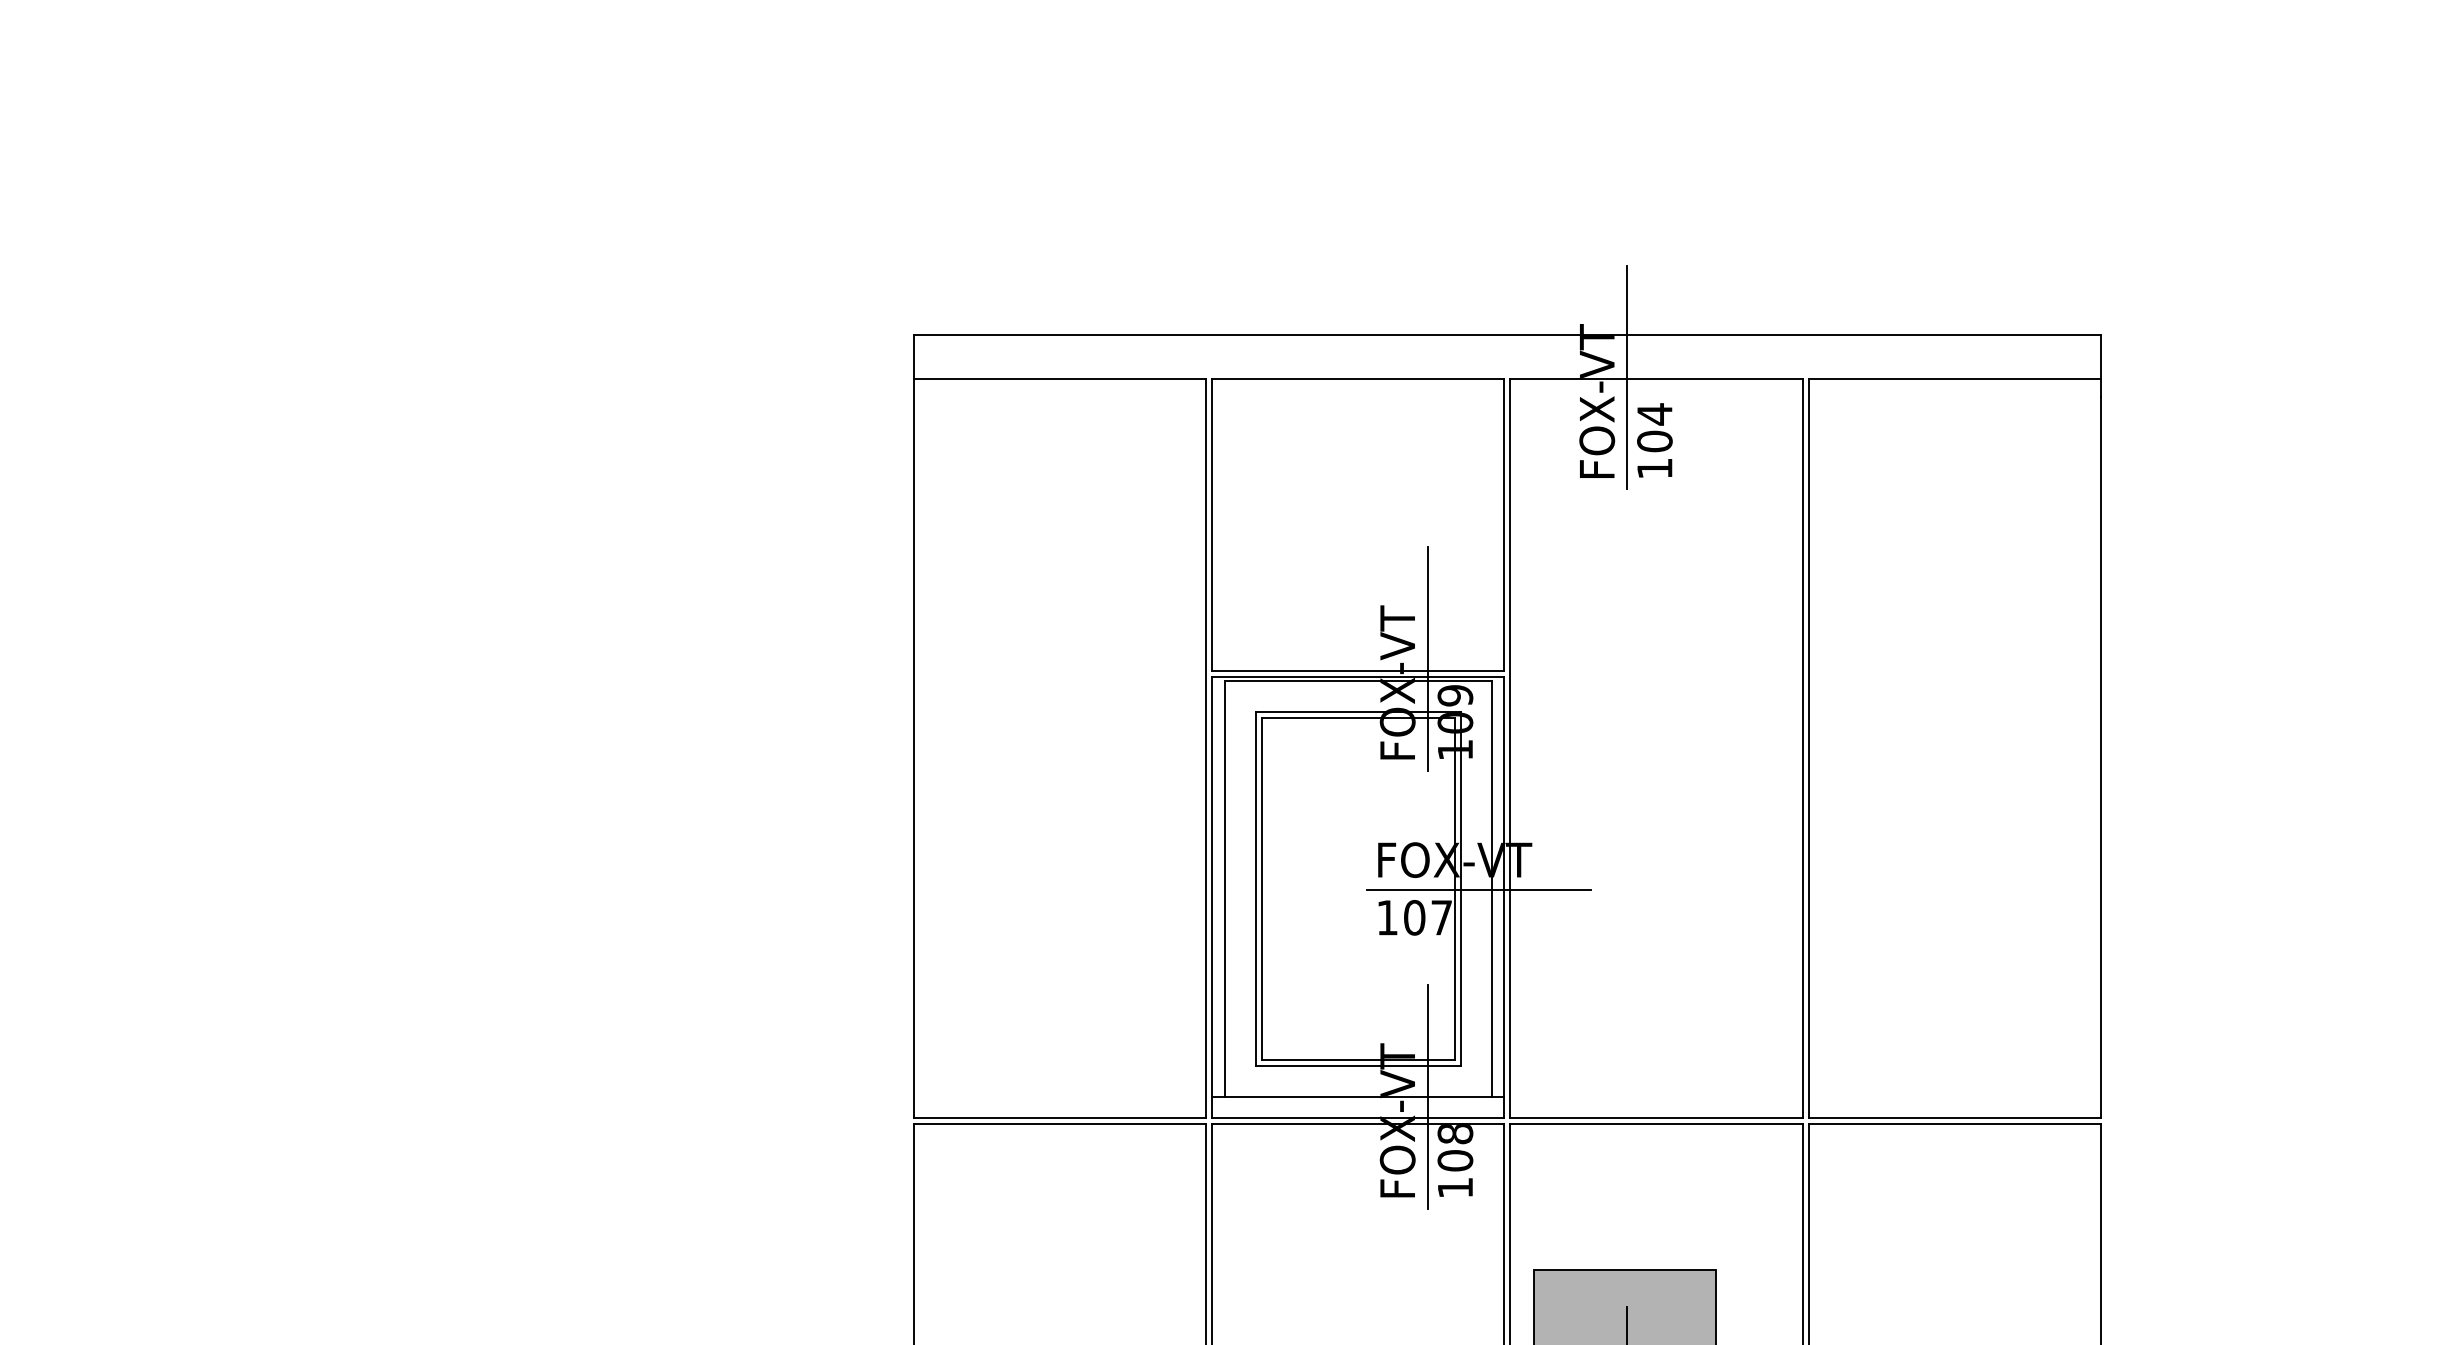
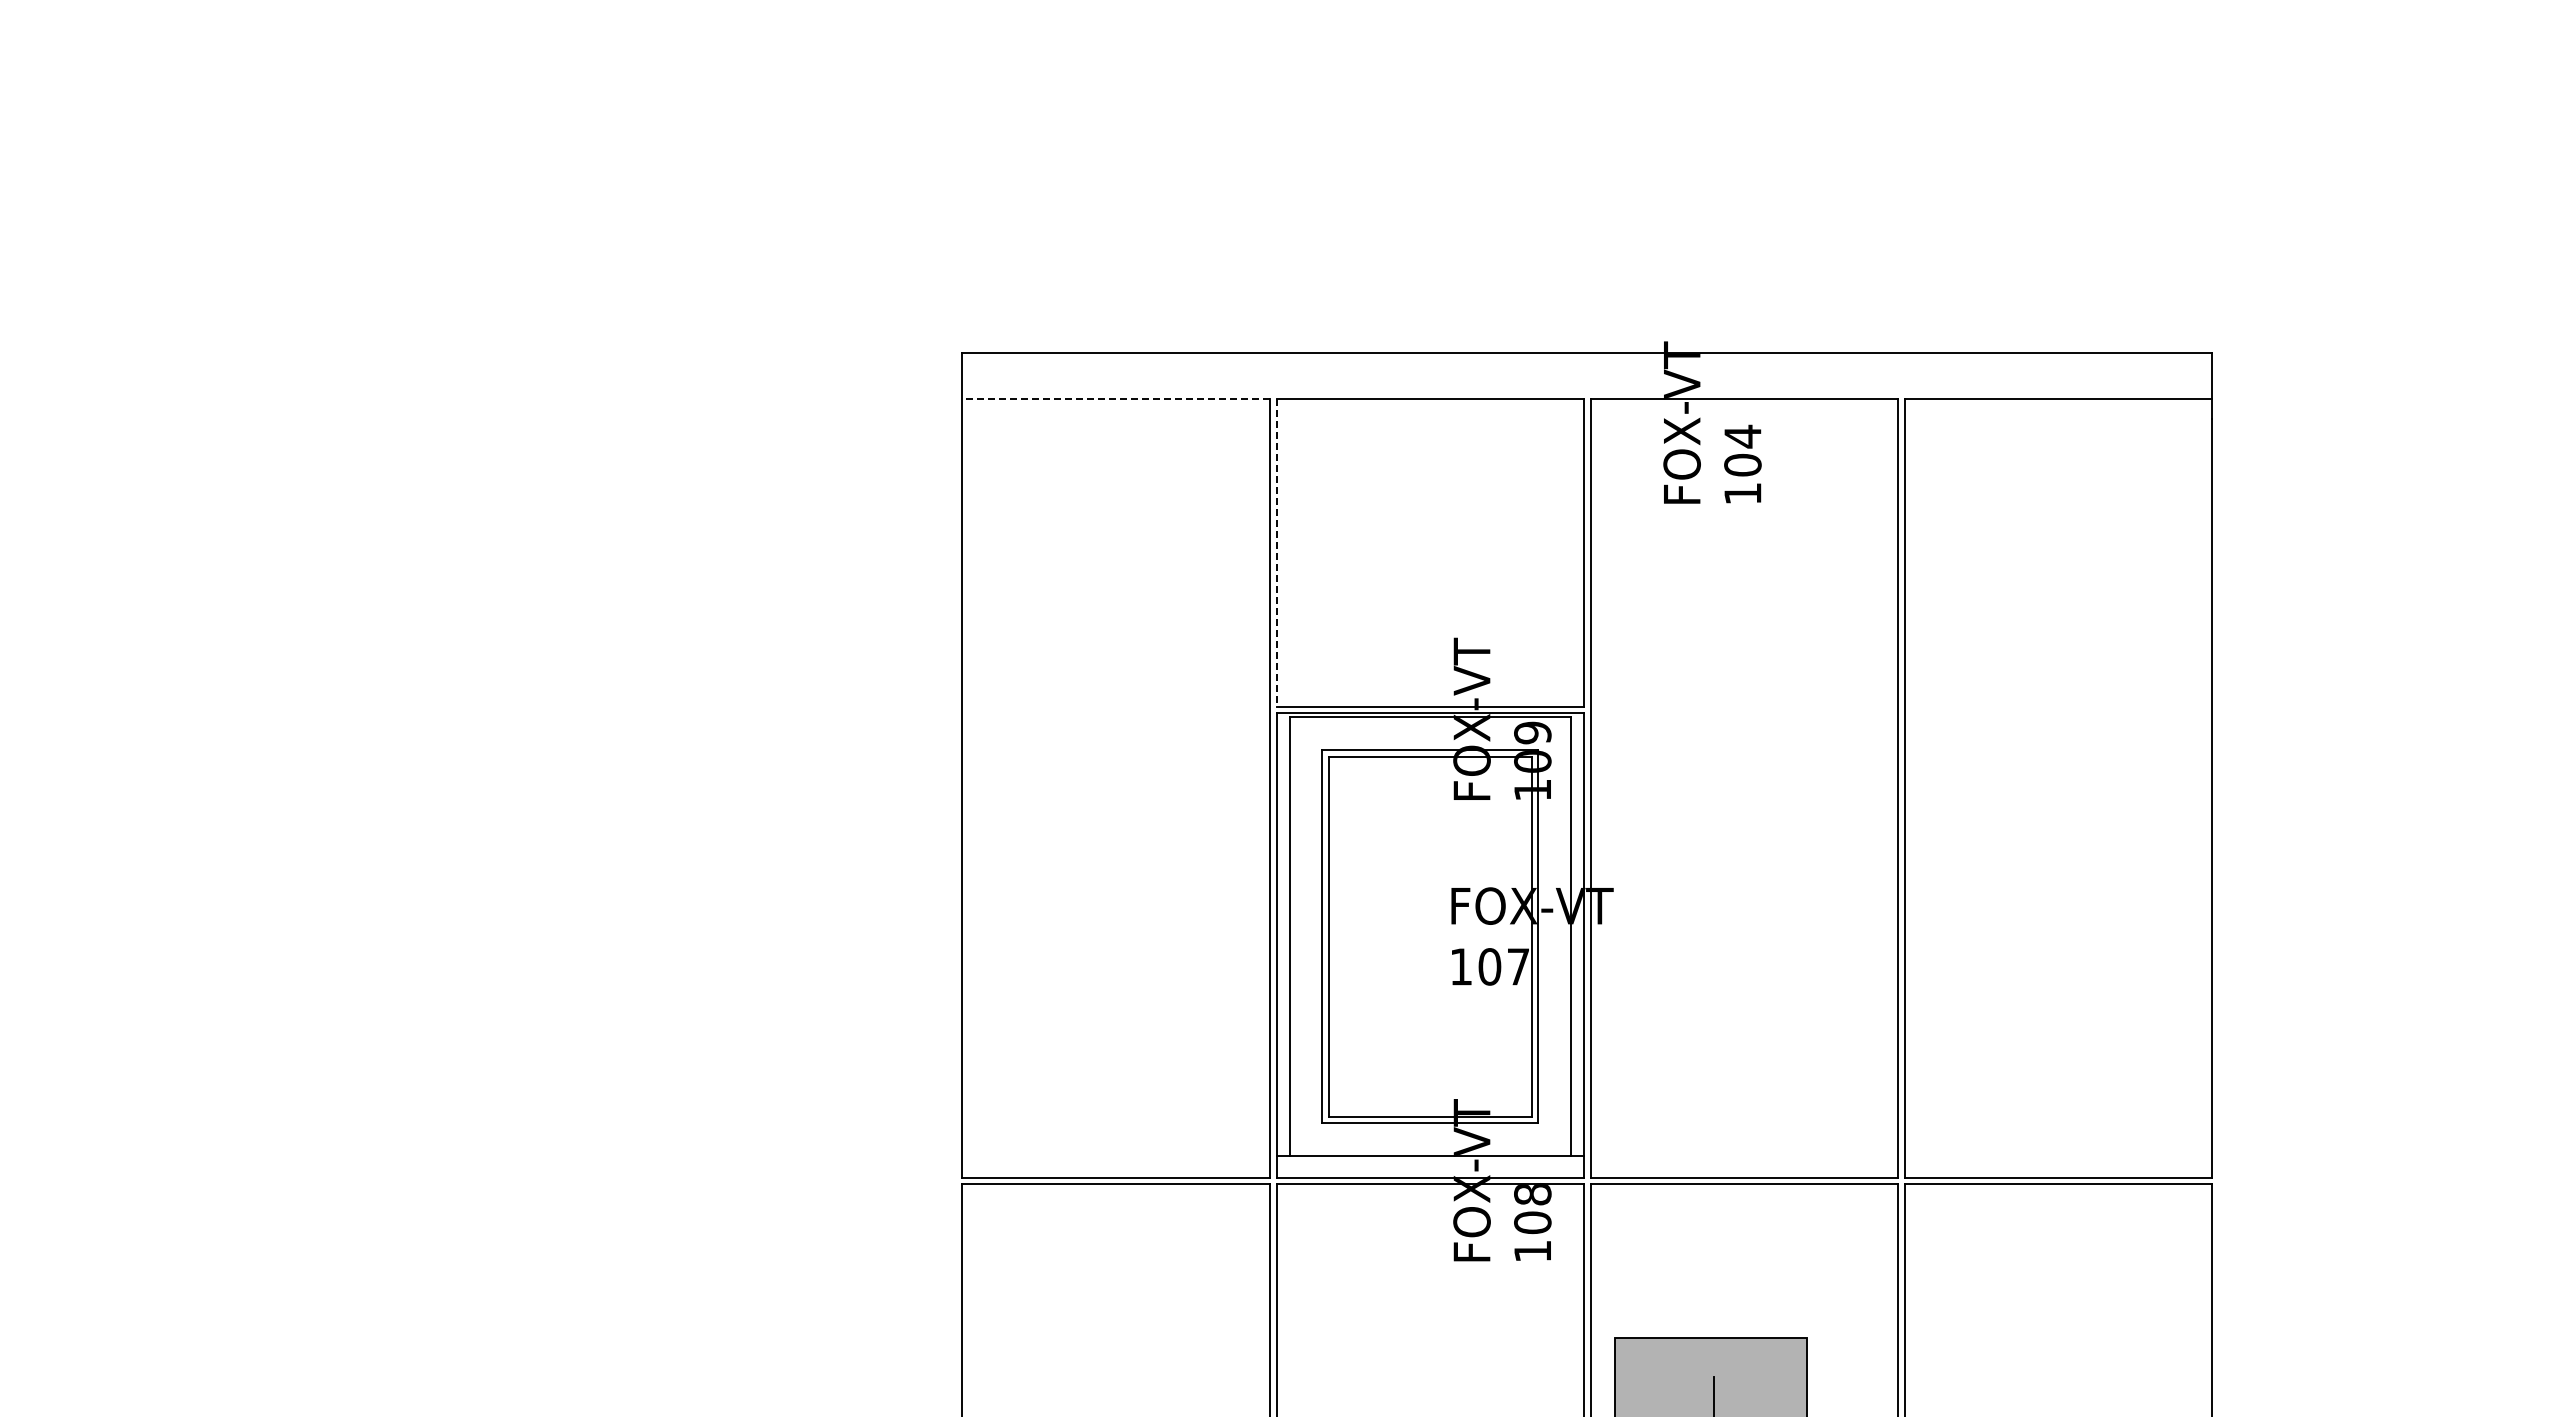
line: (1626, 377) -> (1713, 397), removed
line: (1060, 379) -> (1116, 399), solid -> dashed
line: (1212, 525) -> (1276, 553), solid -> dashed
line: (1427, 658) -> (1503, 693), removed
line: (1478, 889) -> (1557, 937), removed
line: (1427, 1096) -> (1503, 1155), removed

